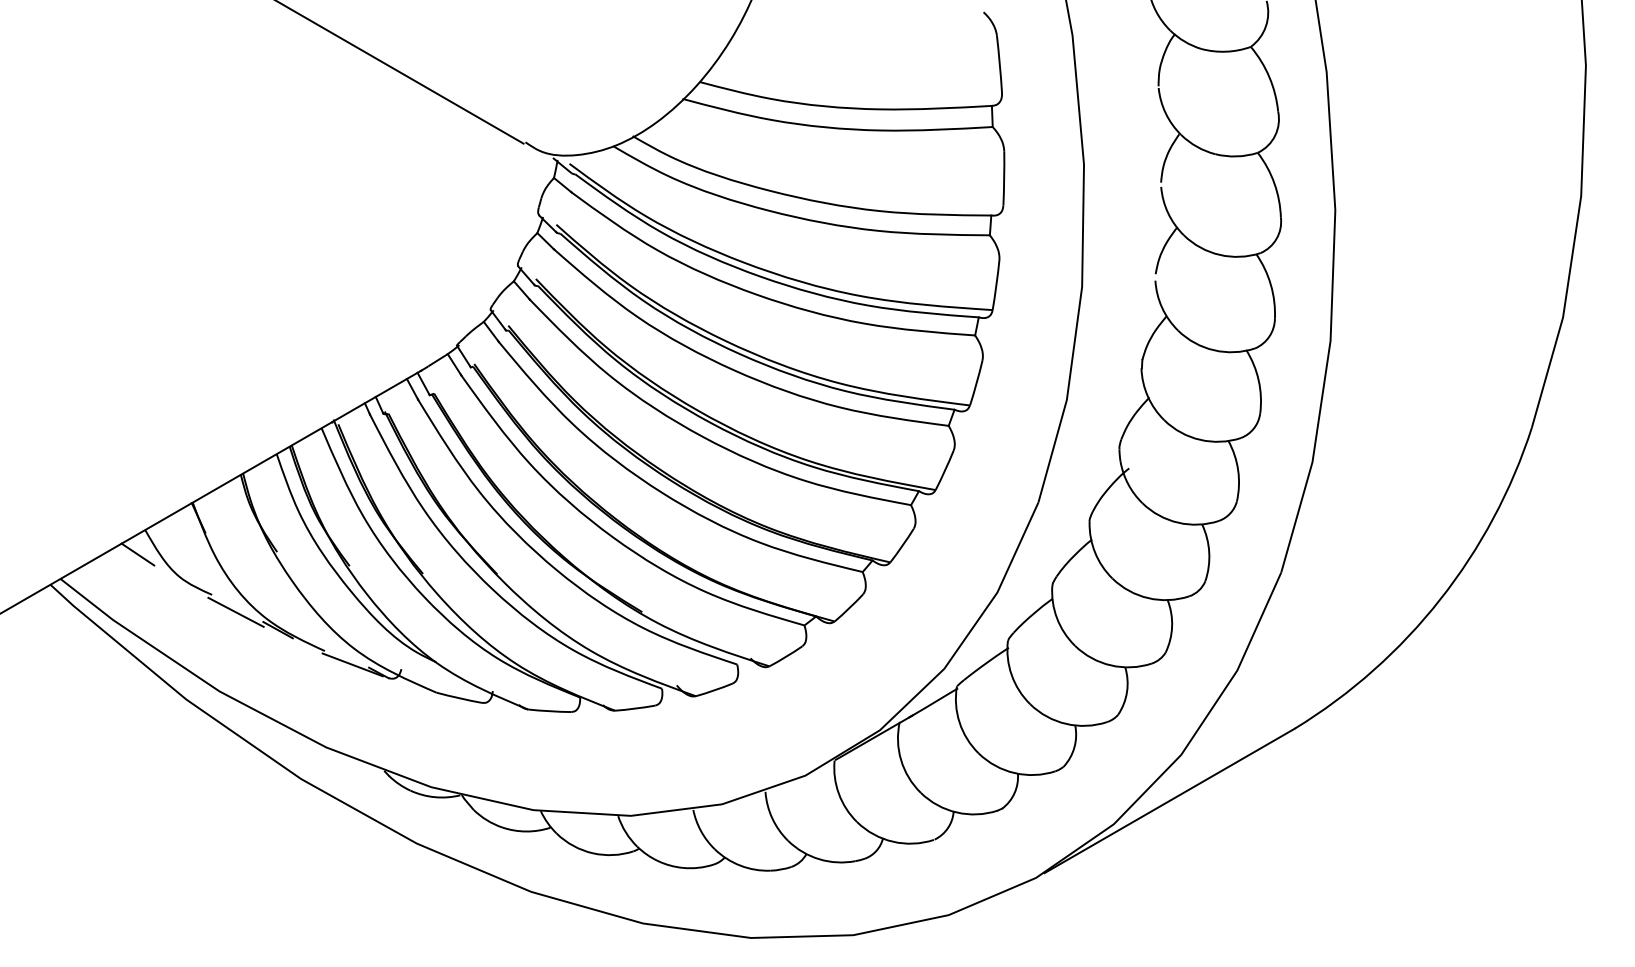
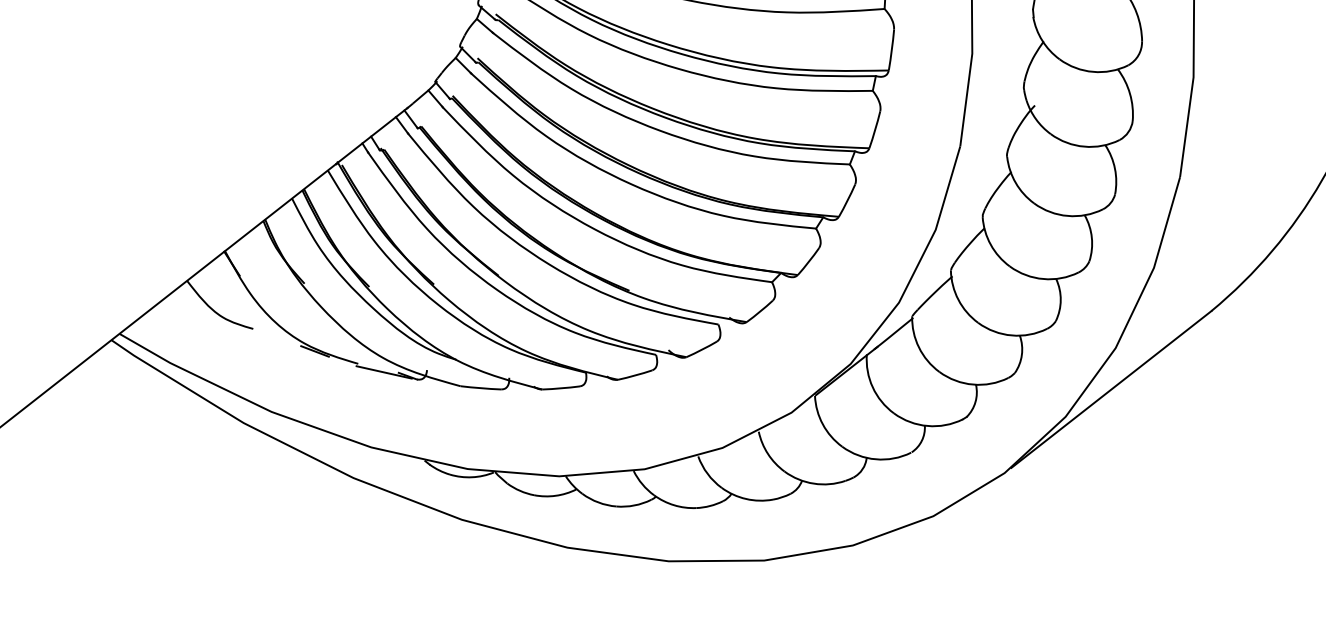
line: (137, 554) -> (183, 303), removed
line: (235, 611) -> (275, 340), removed

